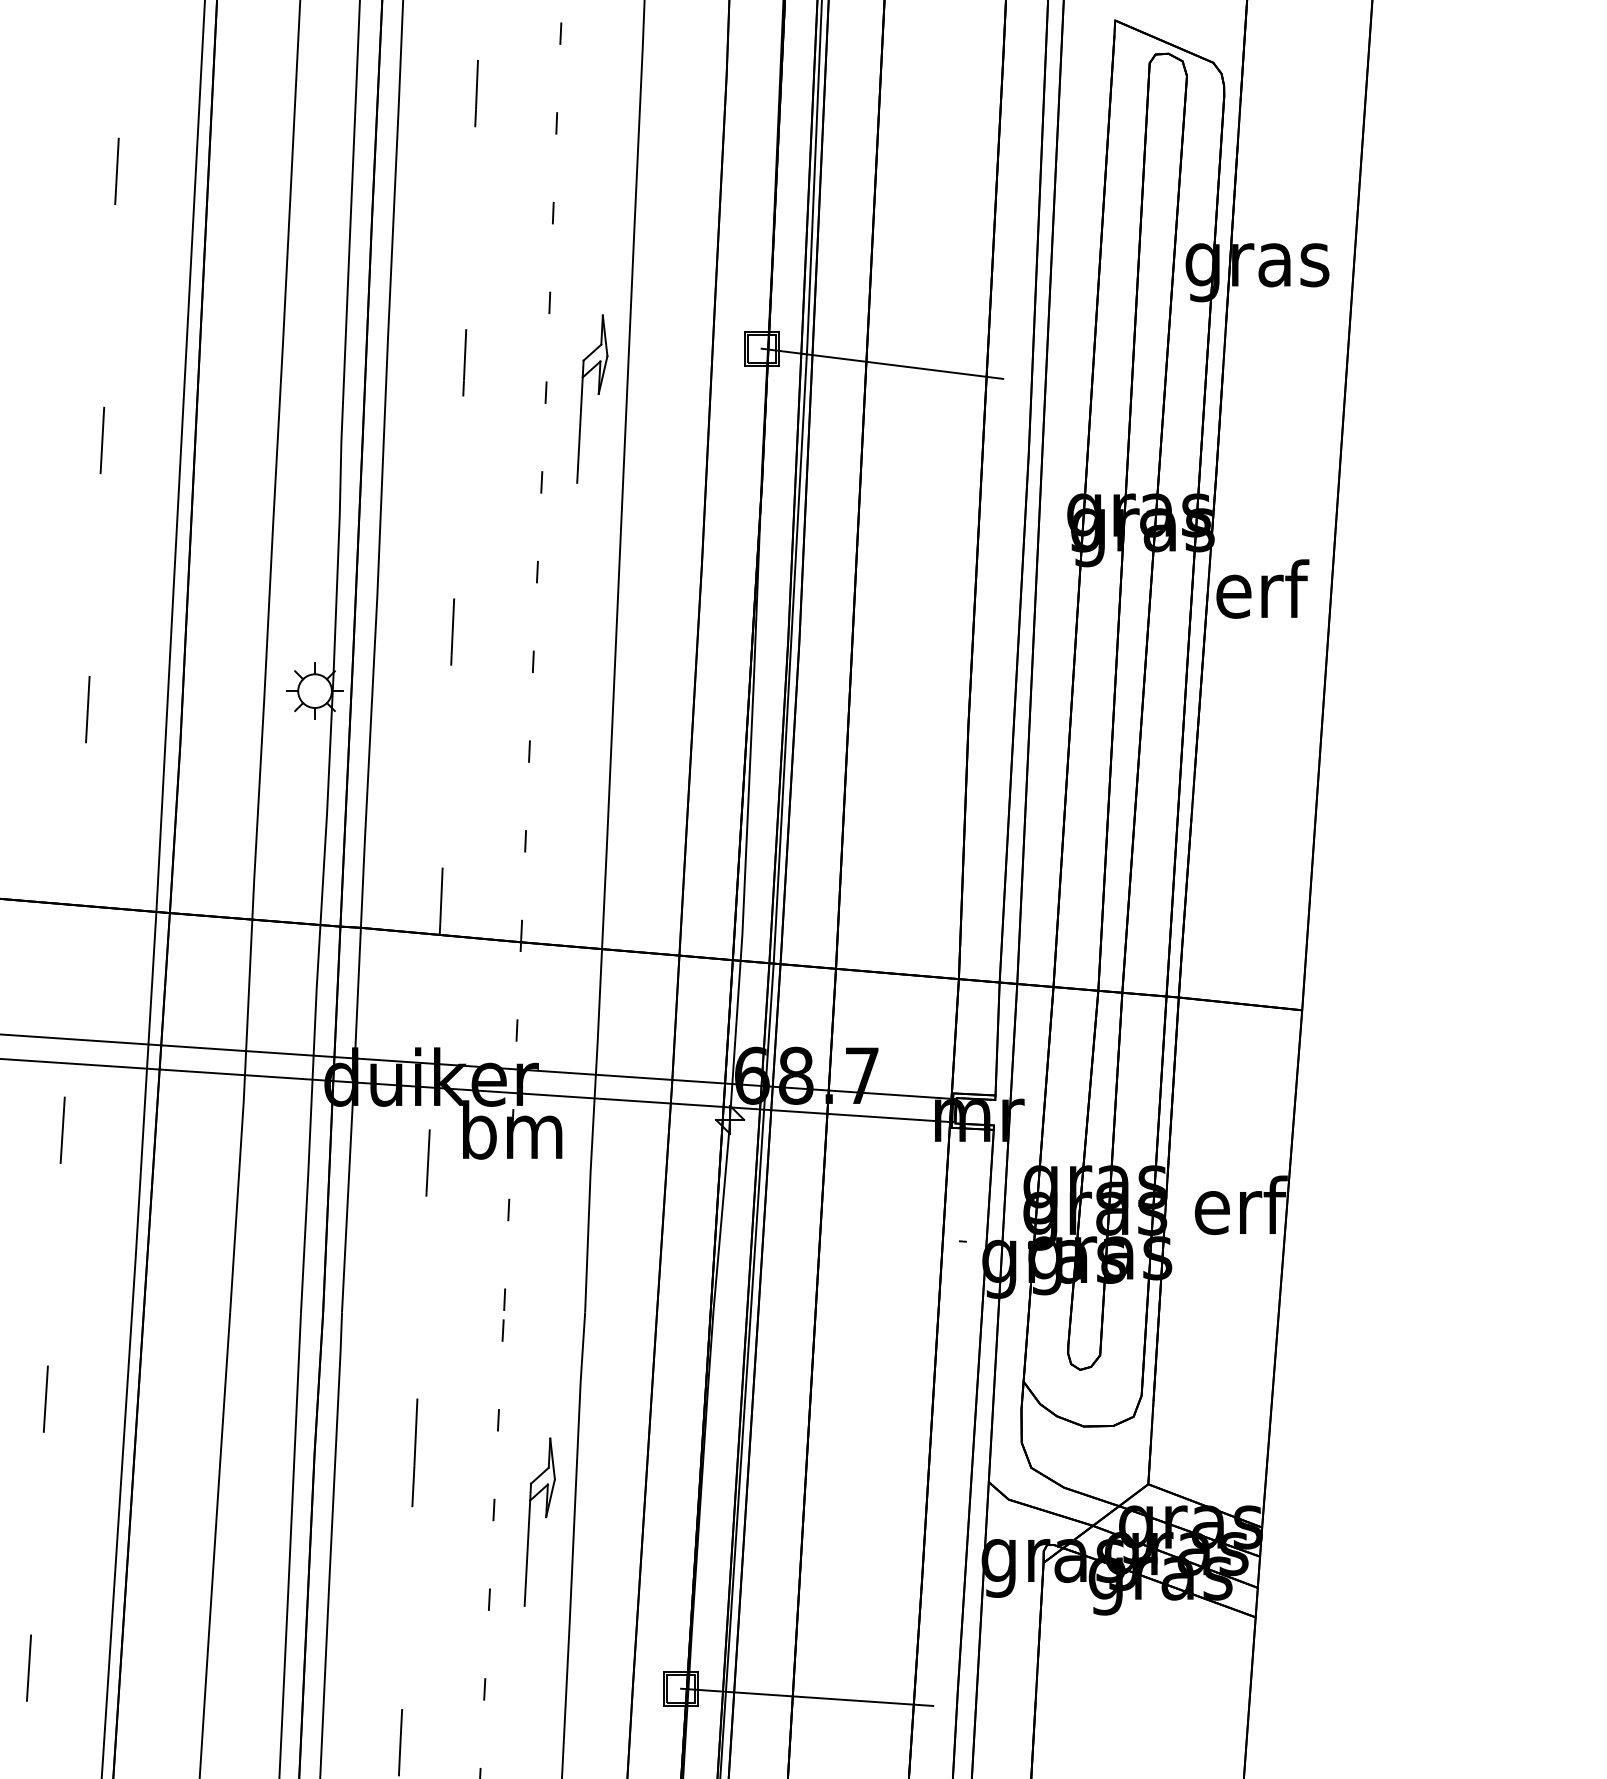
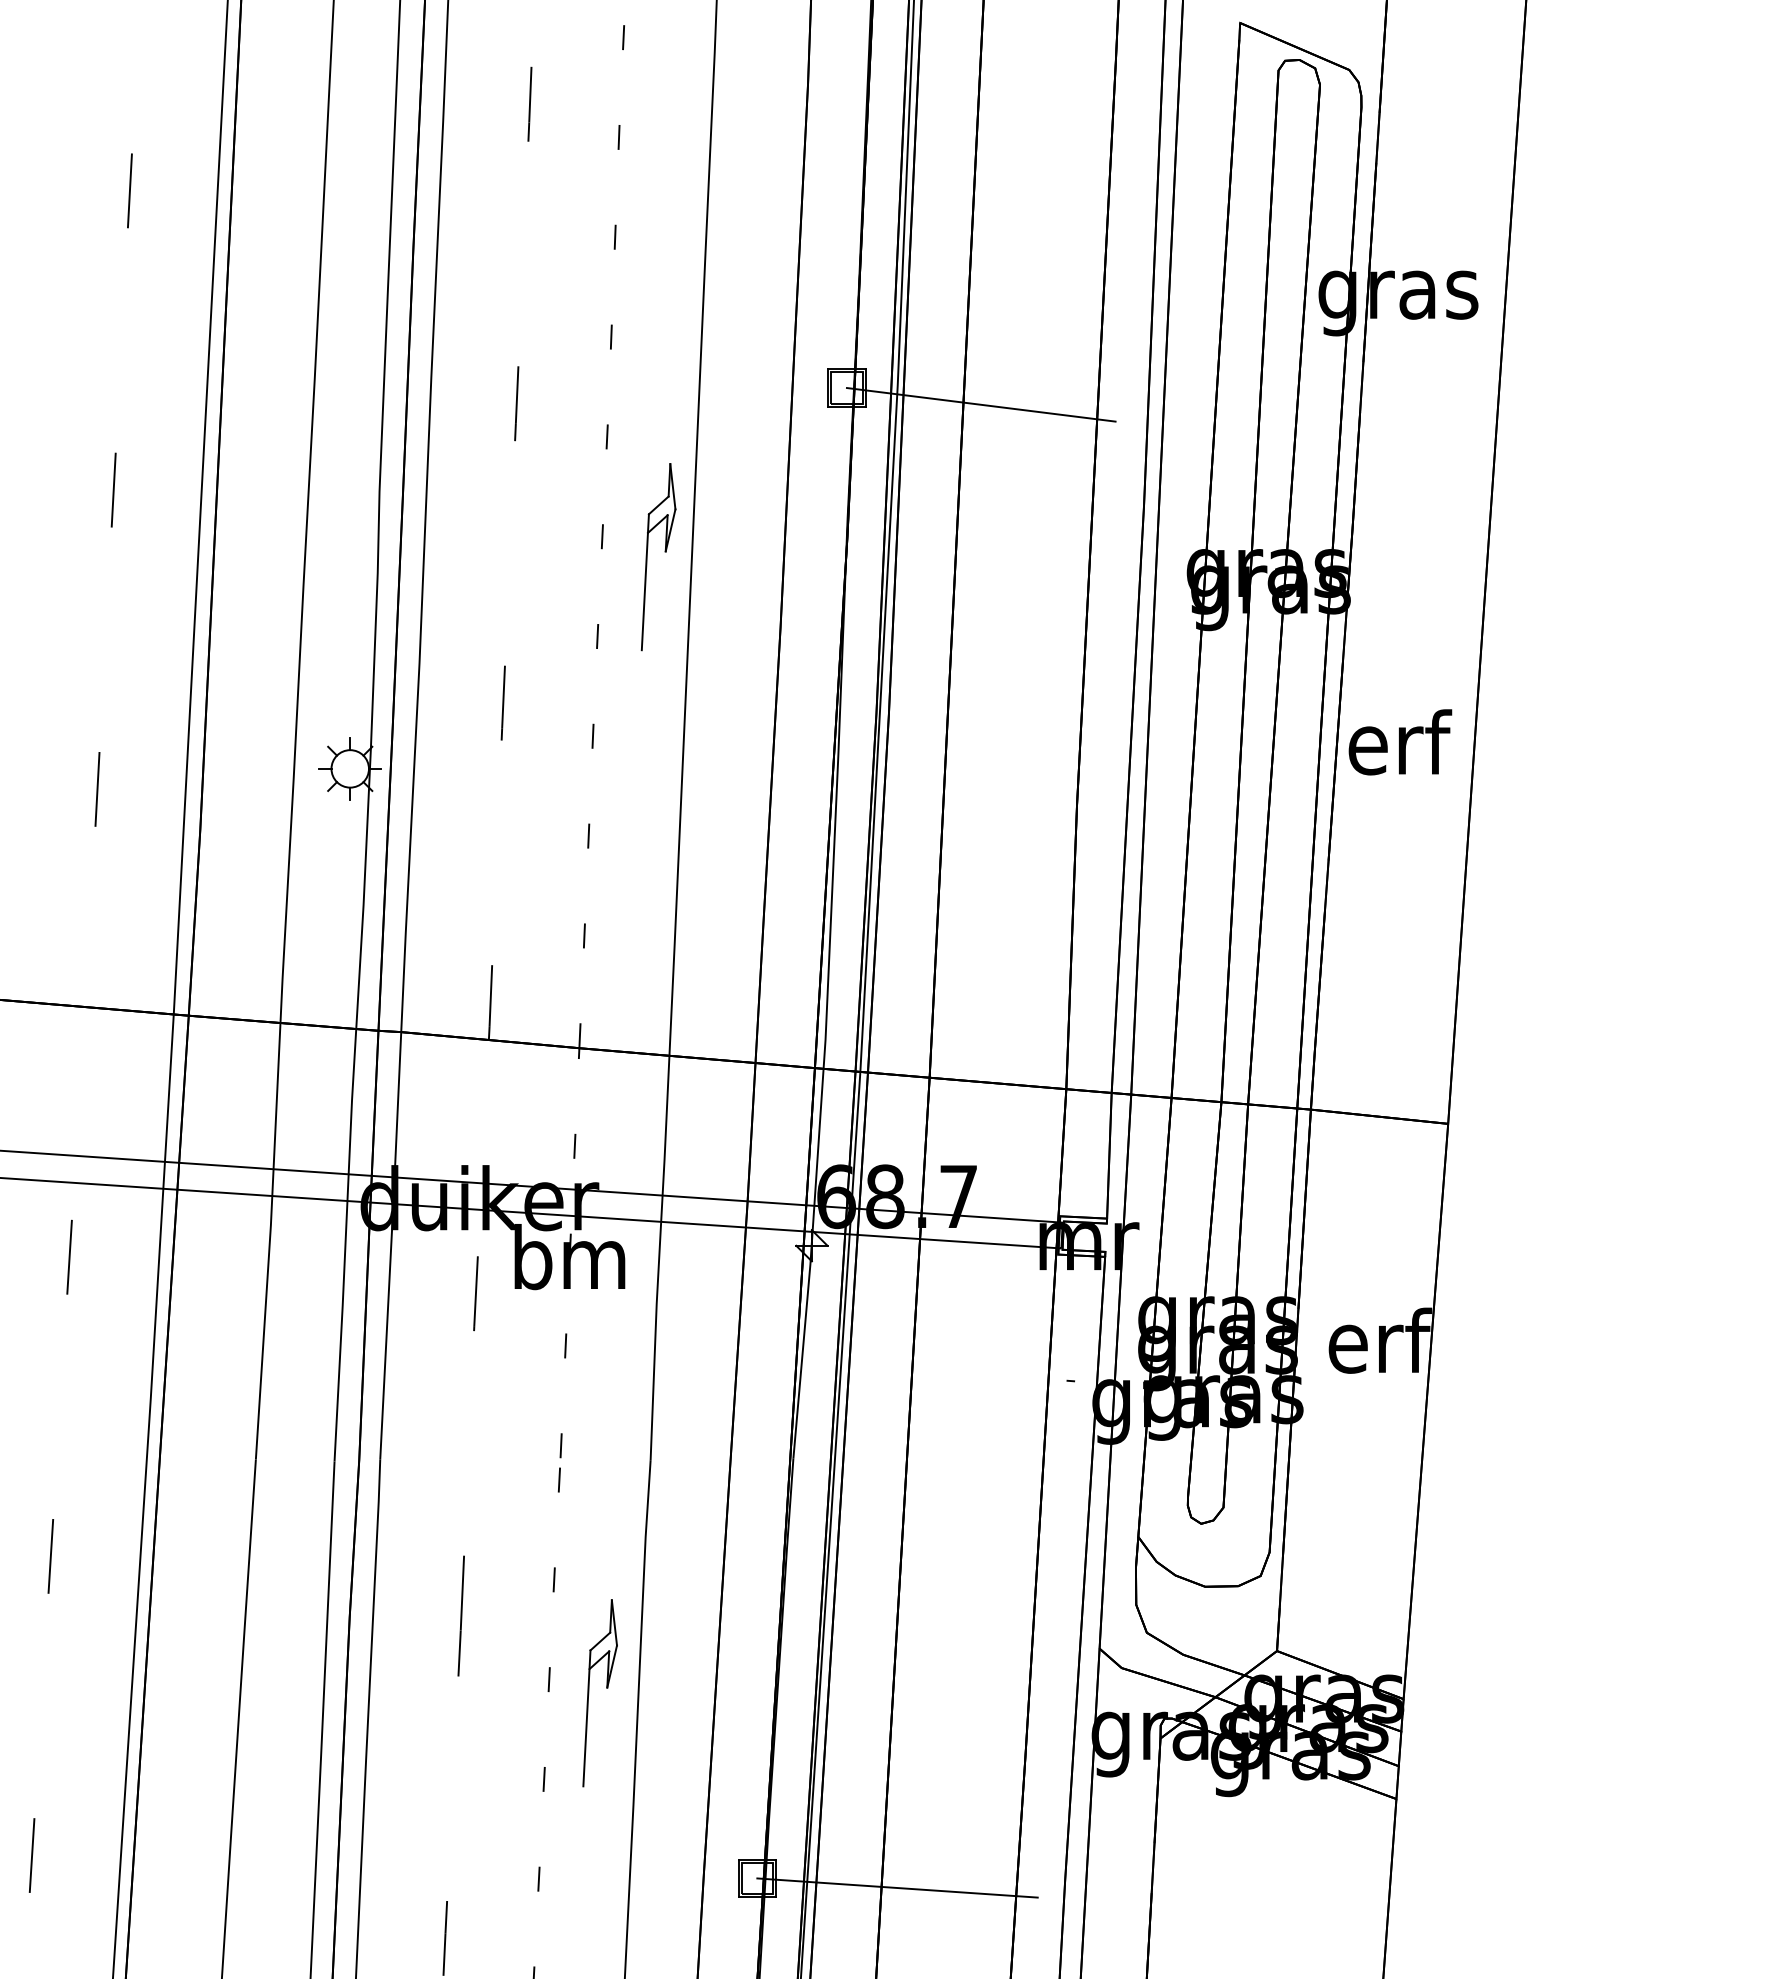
part: (597, 394) -> (664, 552), moved
text: (1262, 589) -> (1400, 742), moved

